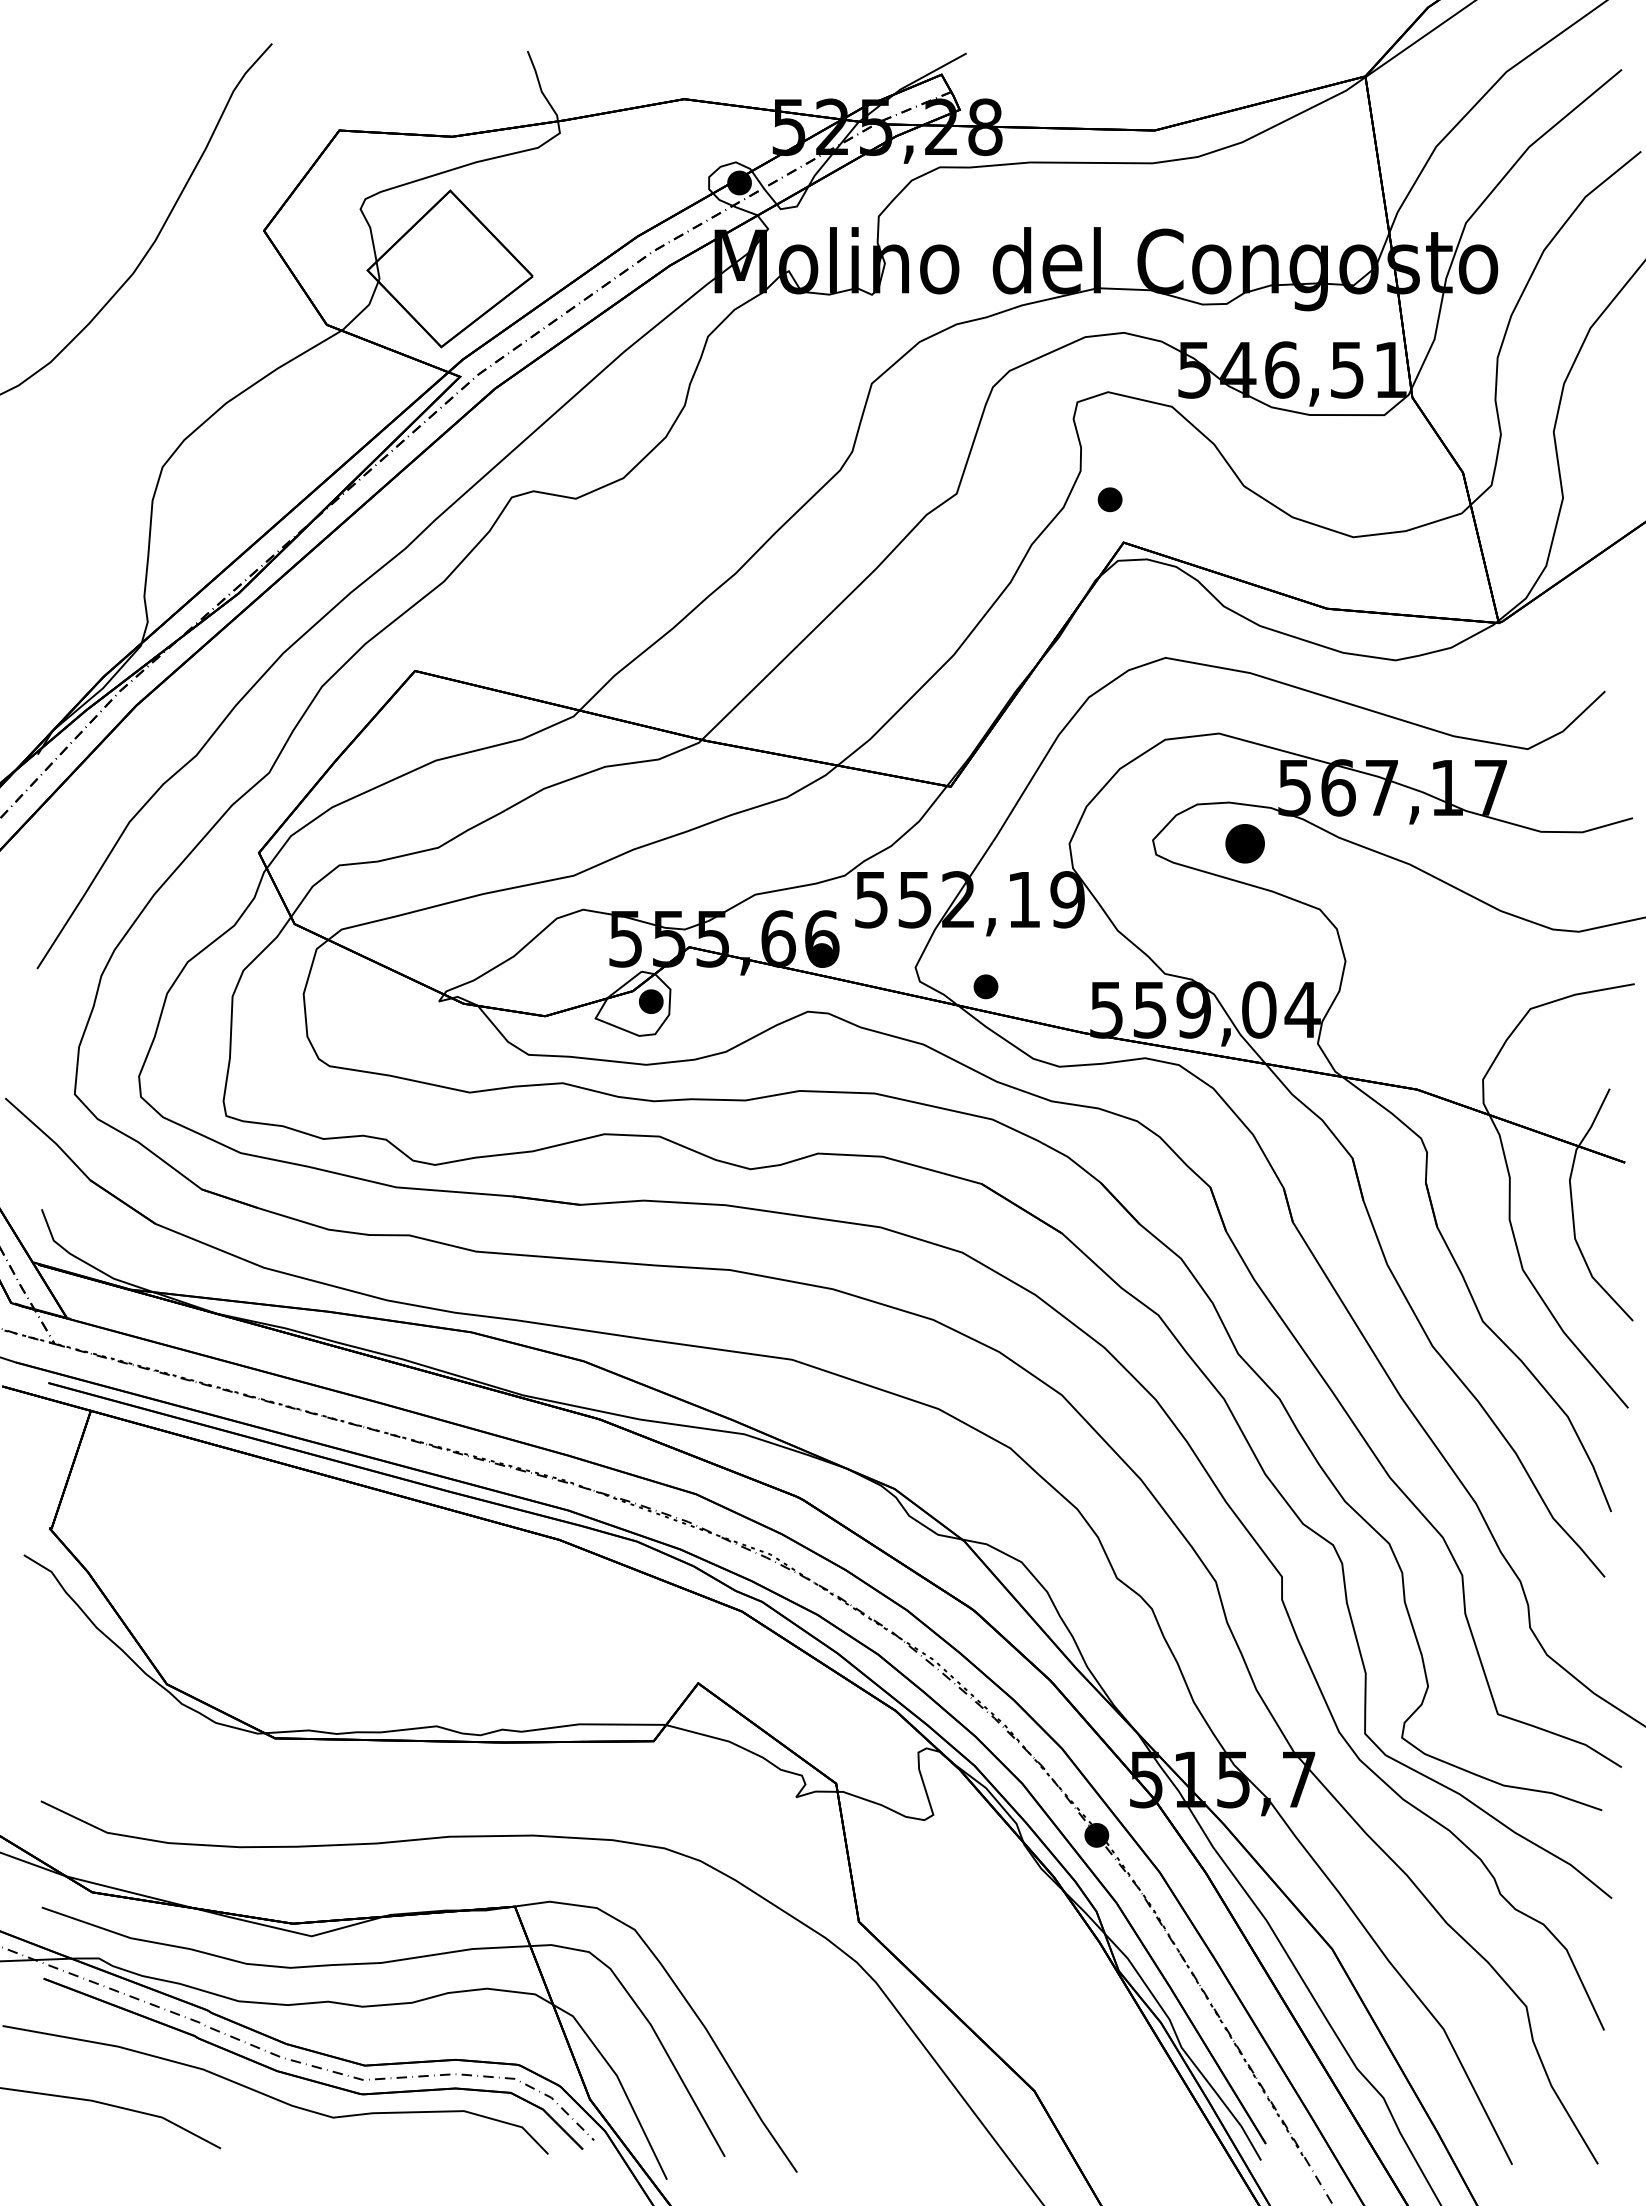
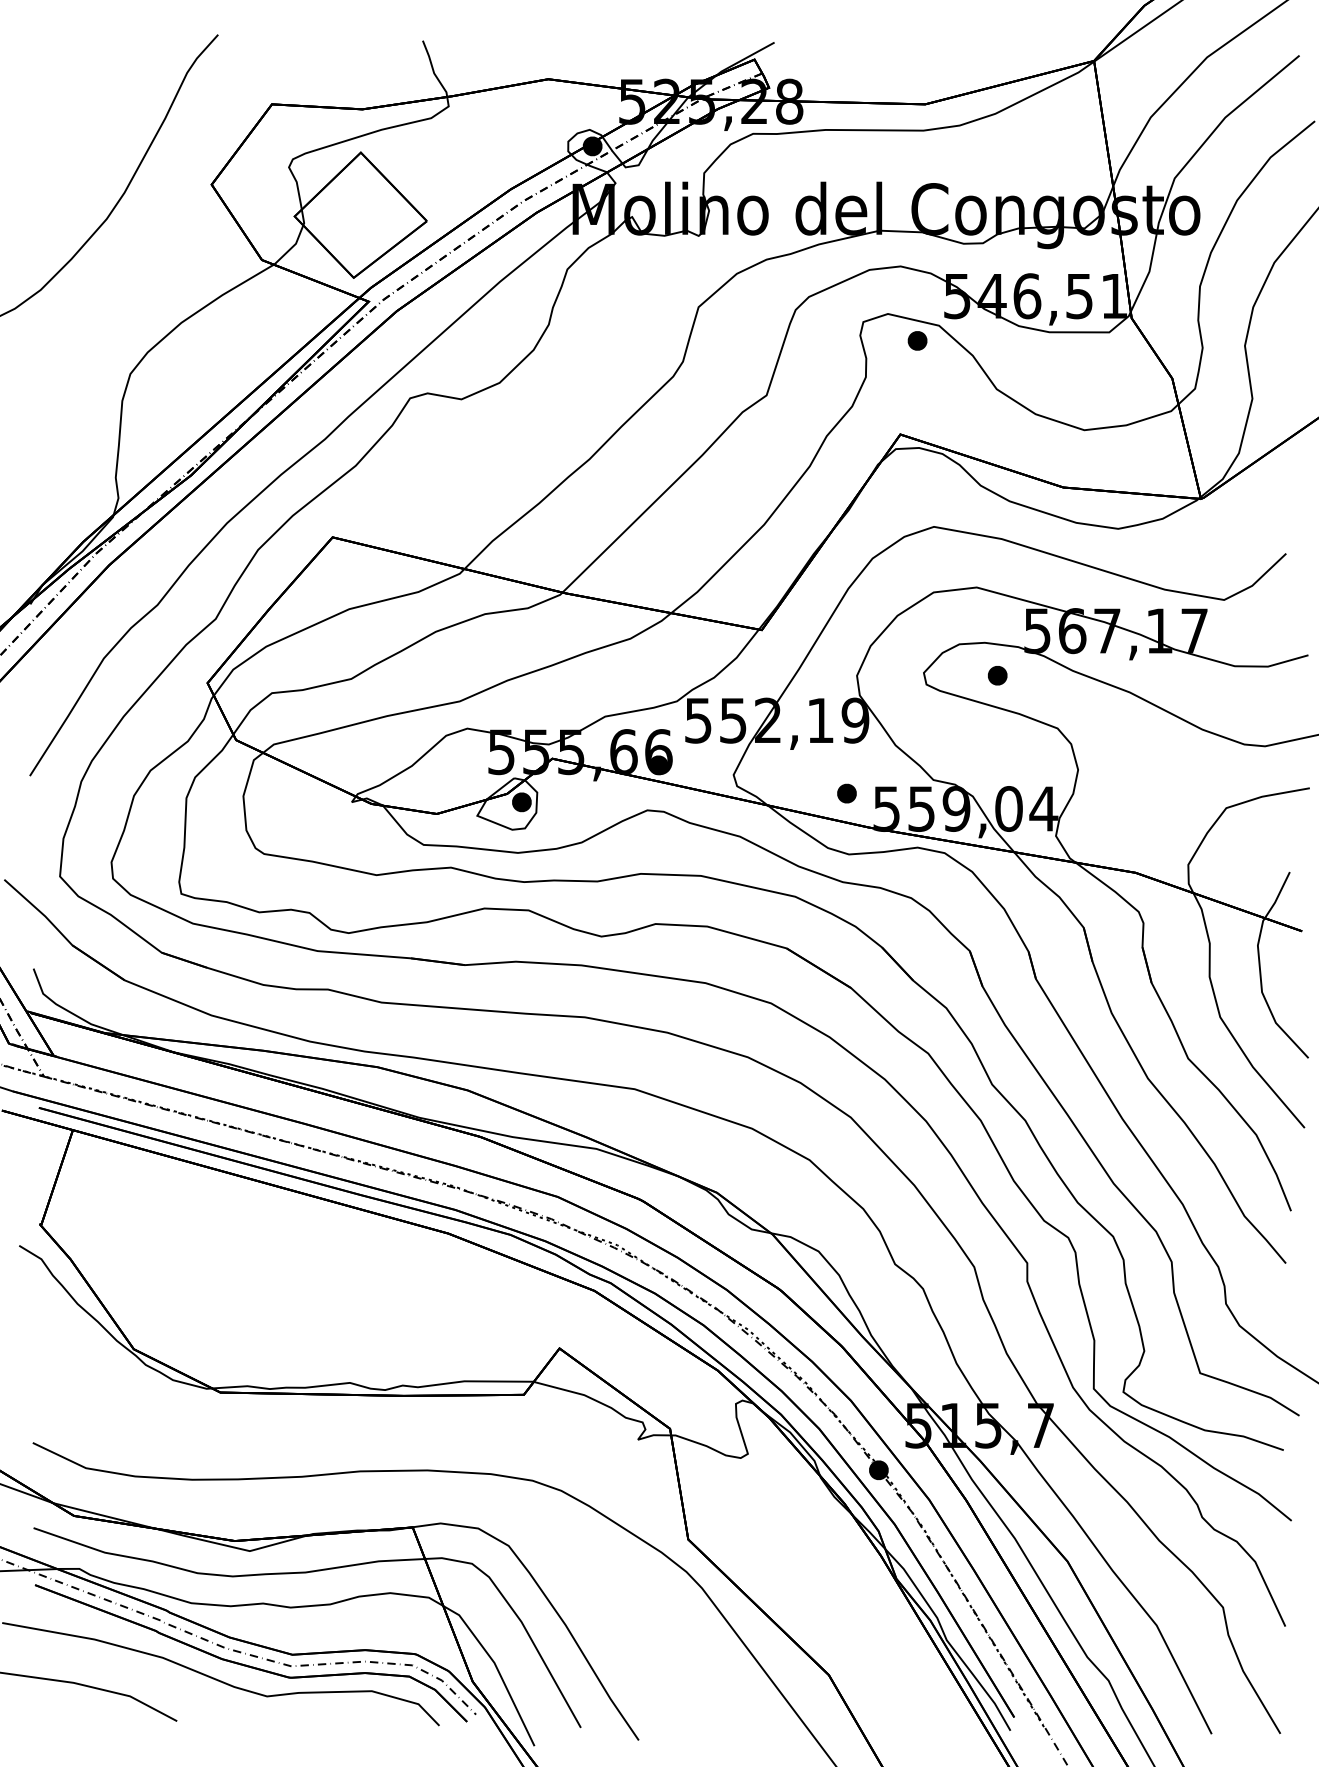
part: (1109, 499) -> (917, 340), moved
part: (1244, 843) -> (997, 675), size x0.62
part: (985, 986) -> (846, 793), moved

